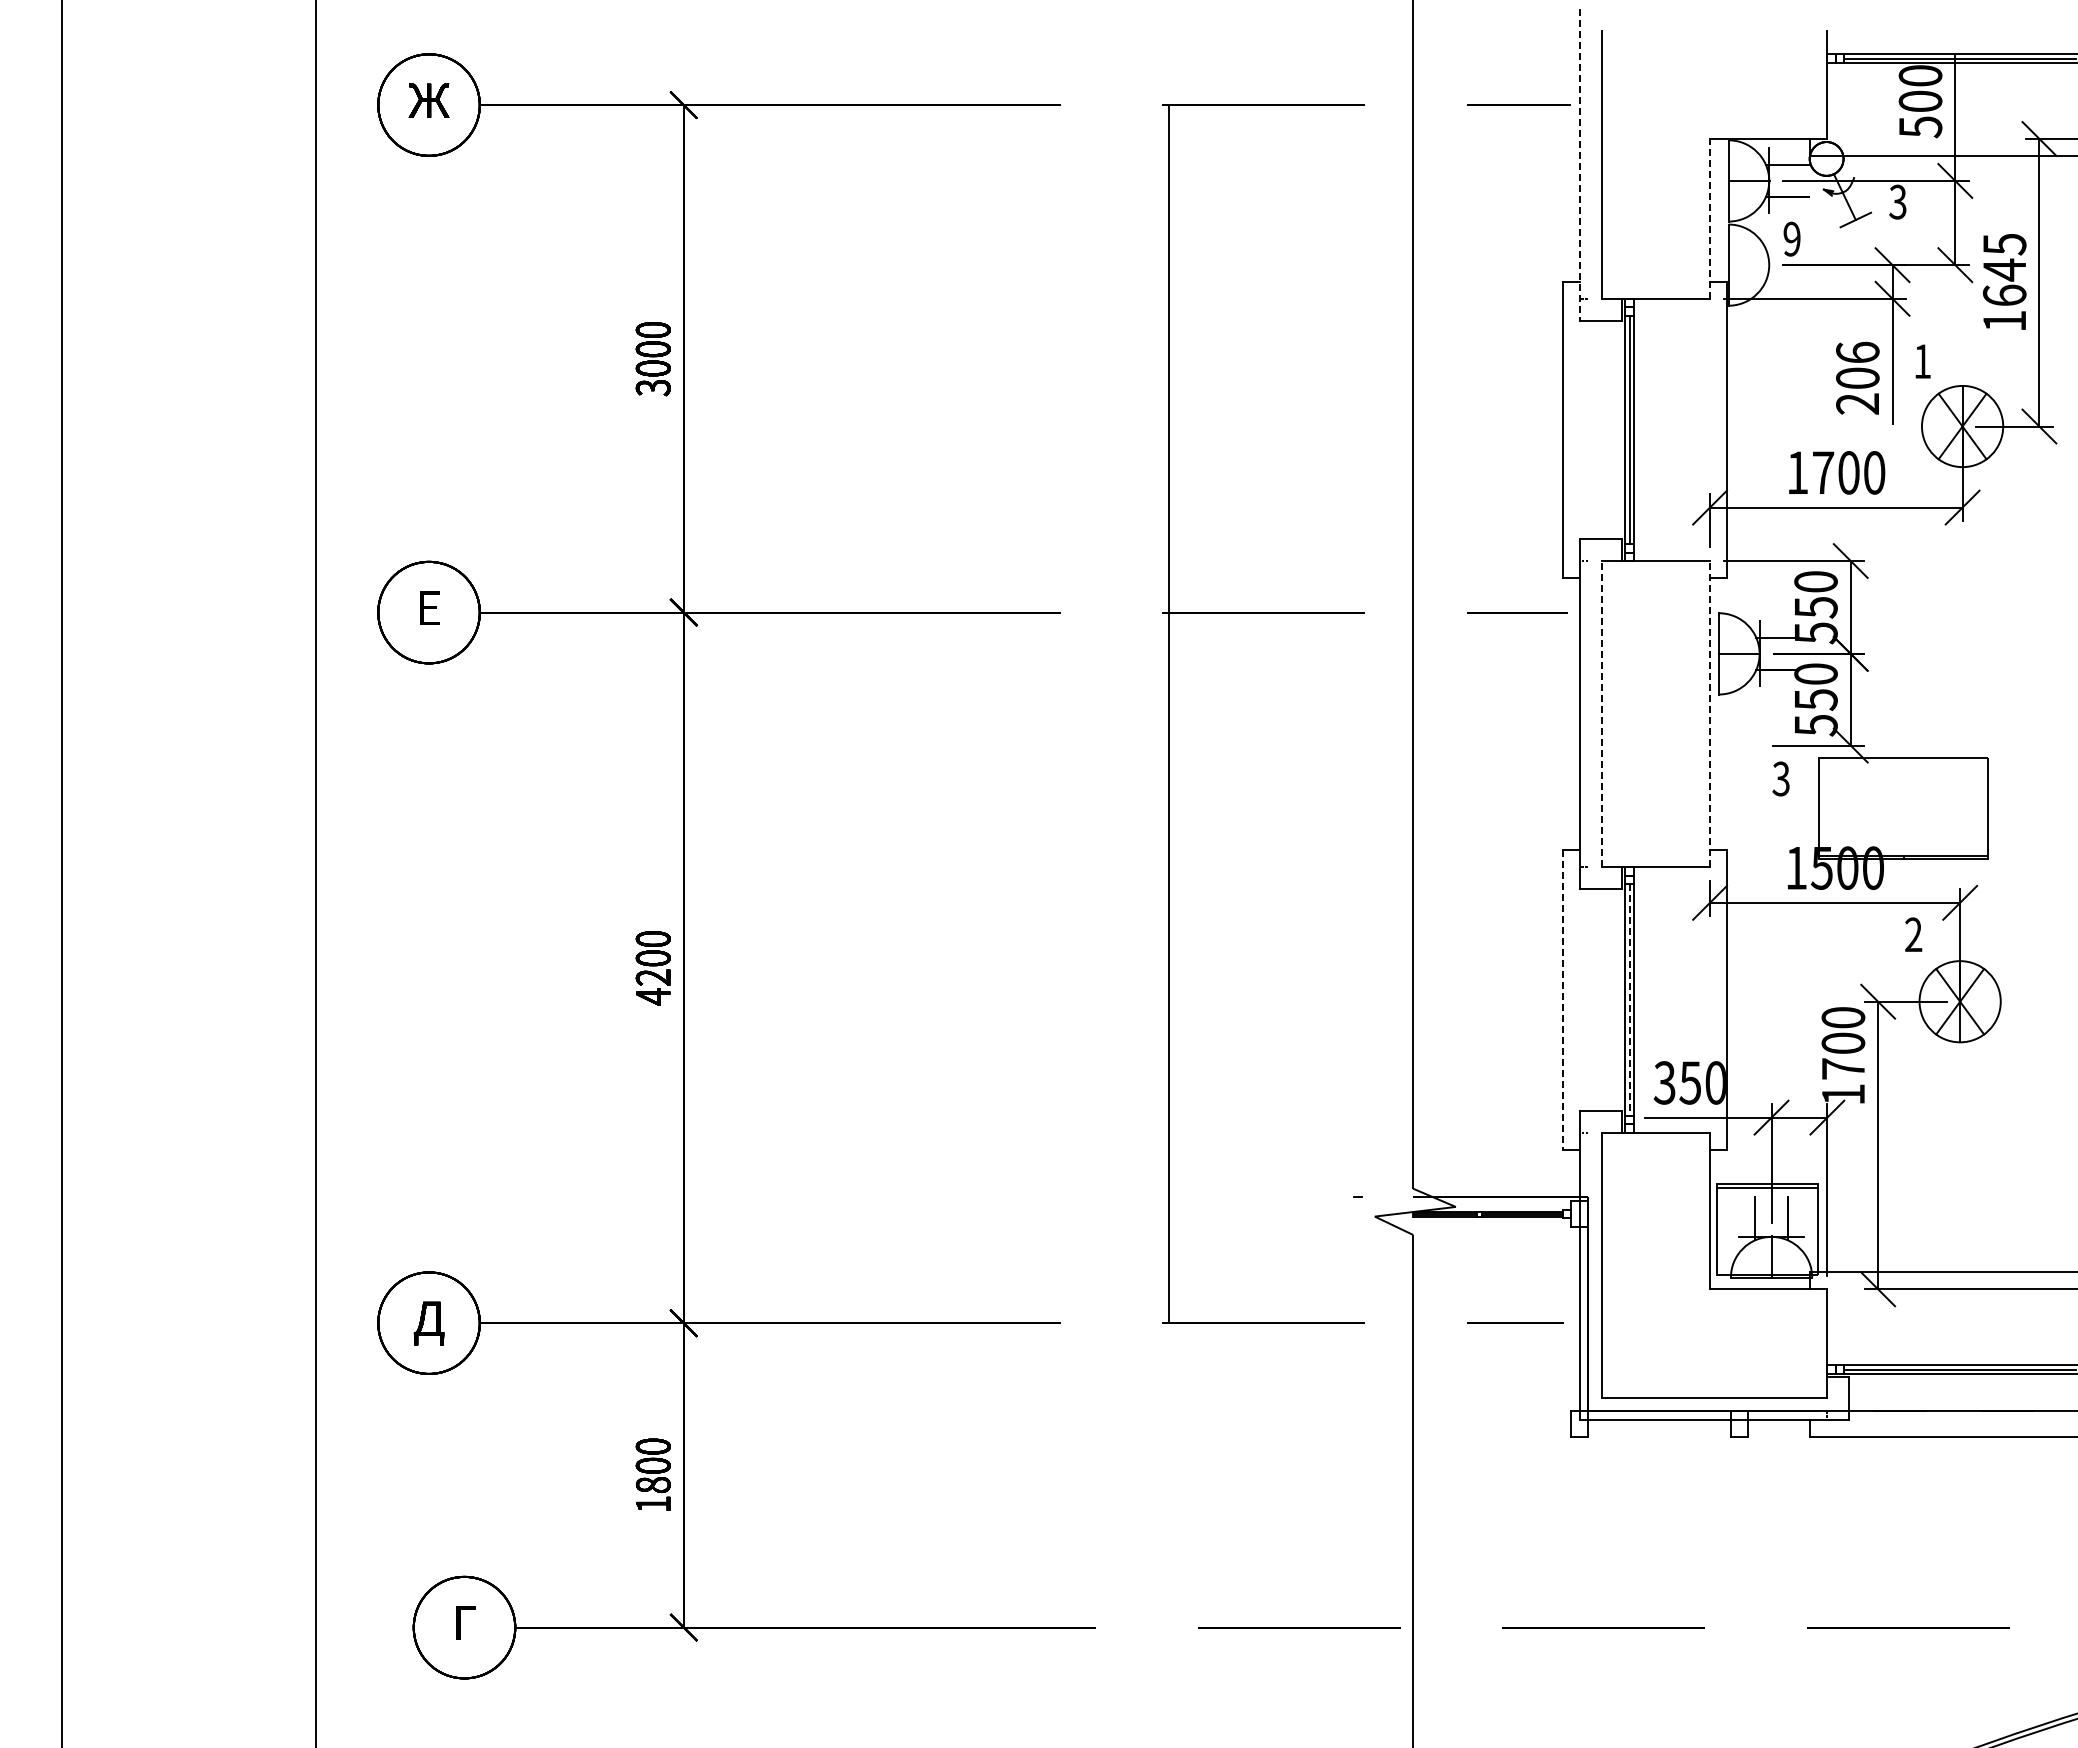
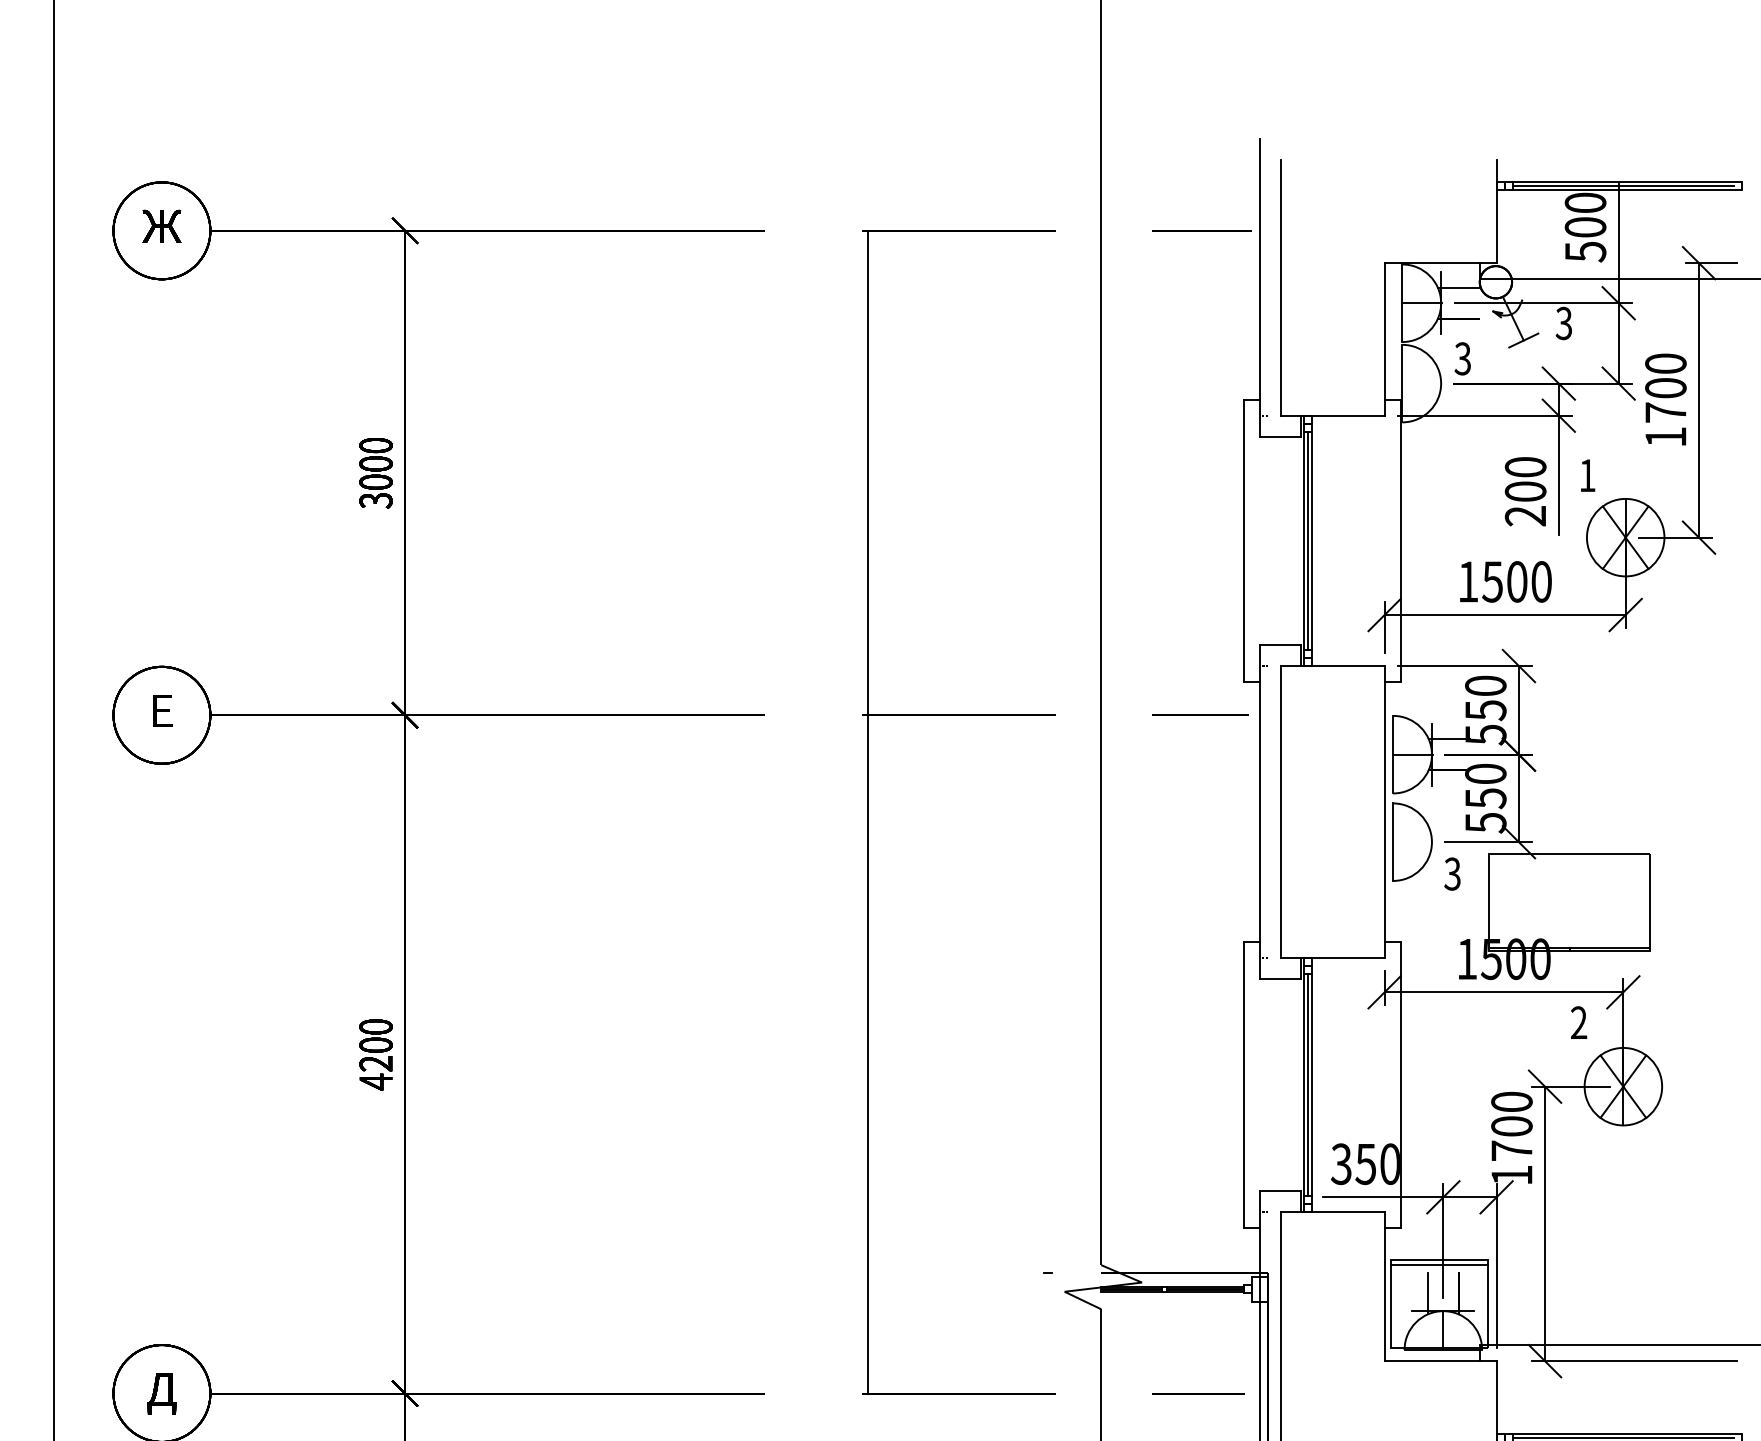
line: (1579, 165) -> (1260, 288), dashed -> solid
line: (1710, 218) -> (1385, 339), dashed -> solid
text: (1791, 238) -> (1462, 358), 9 -> 3
text: (2004, 269) -> (1665, 387), 1645 -> 1700
text: (1857, 352) -> (1525, 467), 206 -> 200
text: (1823, 472) -> (1492, 581), 1700 -> 1500
line: (1601, 713) -> (1281, 811), dashed -> solid
line: (1710, 713) -> (1385, 811), dashed -> solid
part: (1739, 745) -> (1412, 842), added
line: (1562, 1000) -> (1243, 1085), dashed -> solid
line: (1629, 1000) -> (1307, 1085), dashed -> solid

